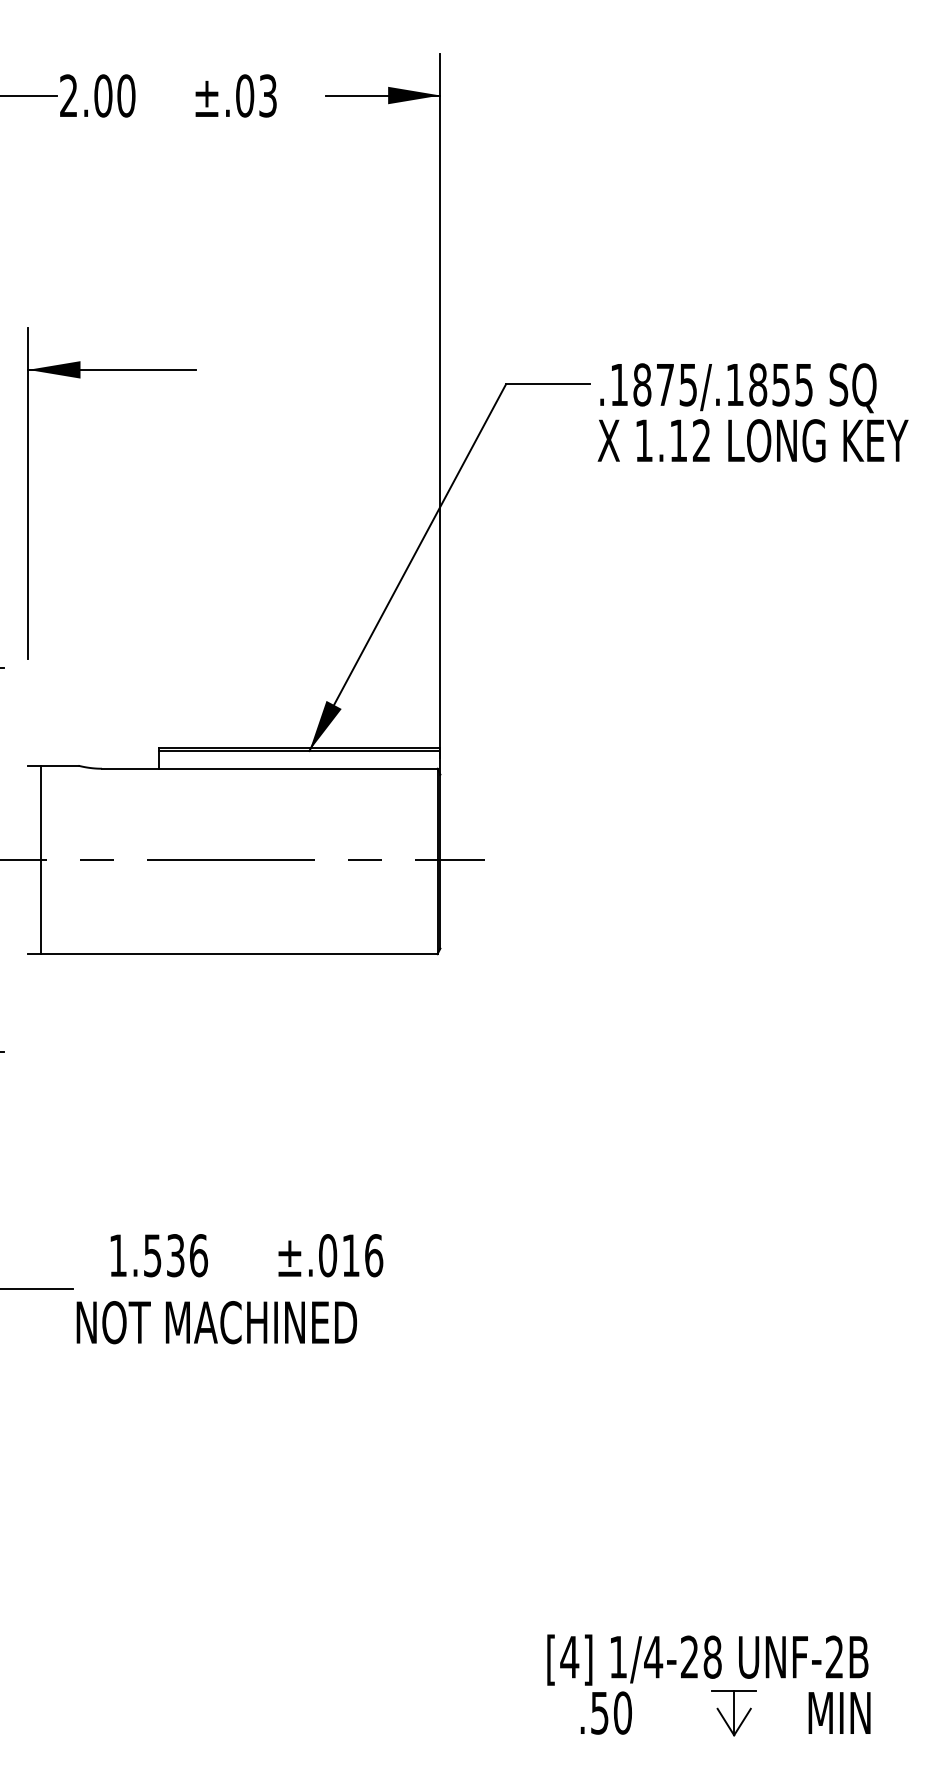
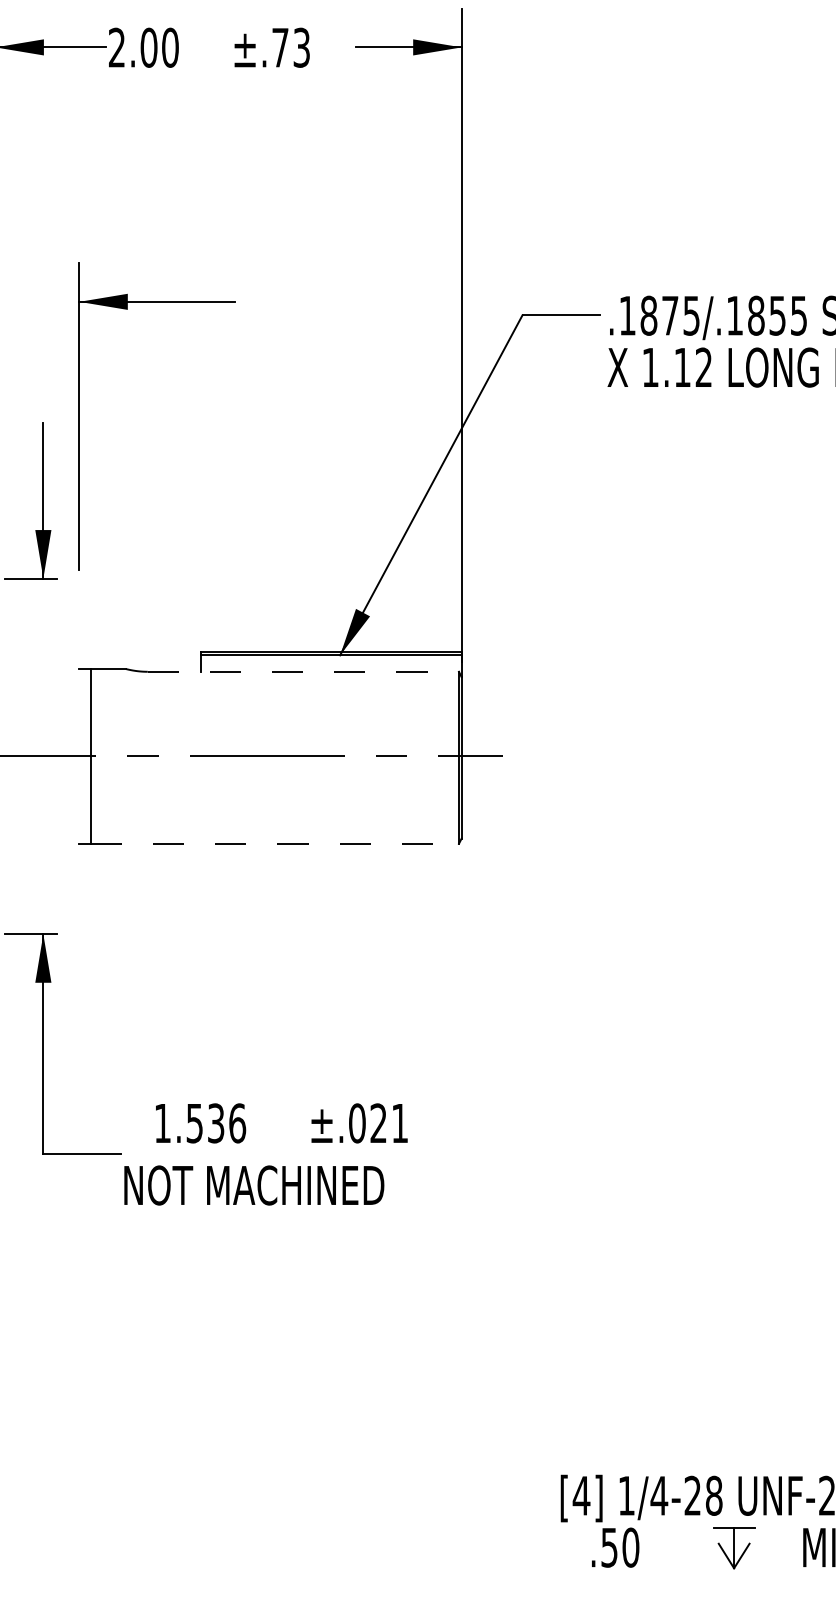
text: (245, 95) -> (280, 47), ±.03 -> ±.73
line: (269, 768) -> (303, 671), solid -> dashed
line: (239, 954) -> (275, 844), solid -> dashed
text: (362, 1255) -> (389, 1123), ±.016 -> ±.021

